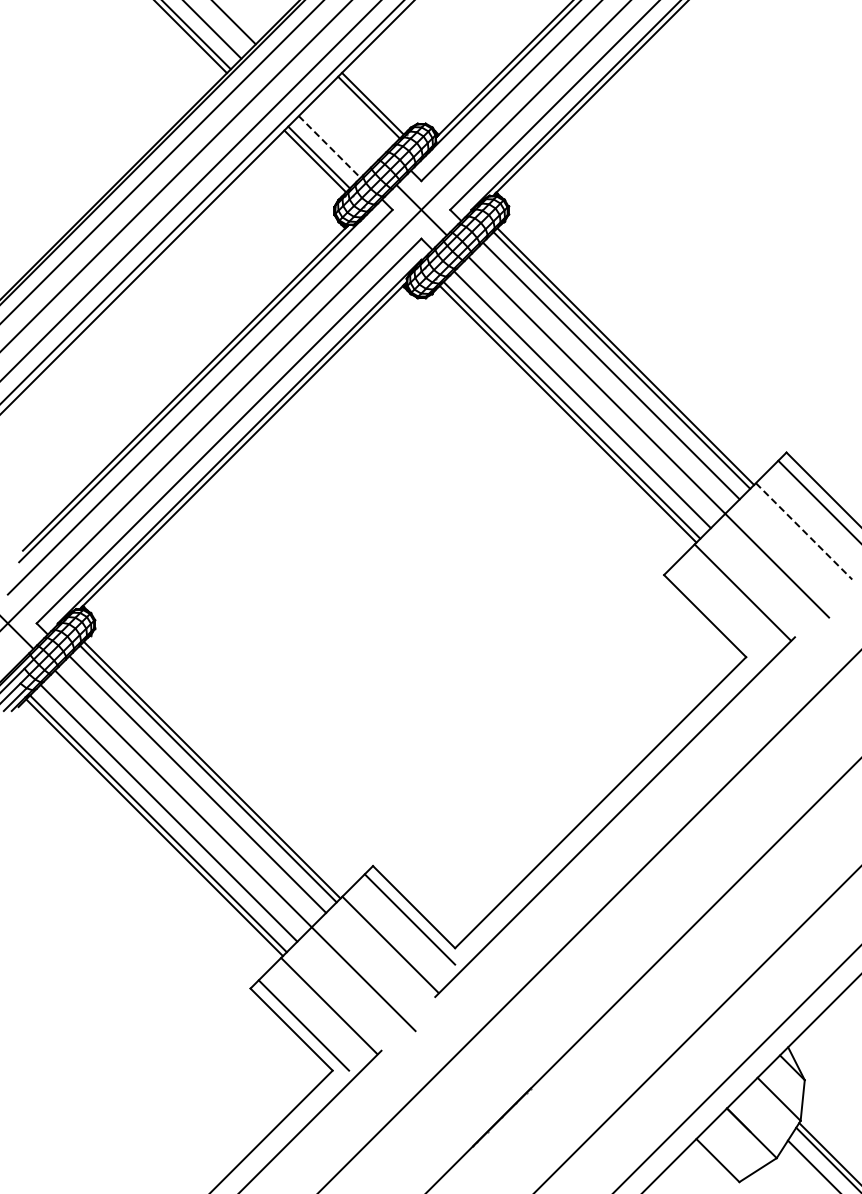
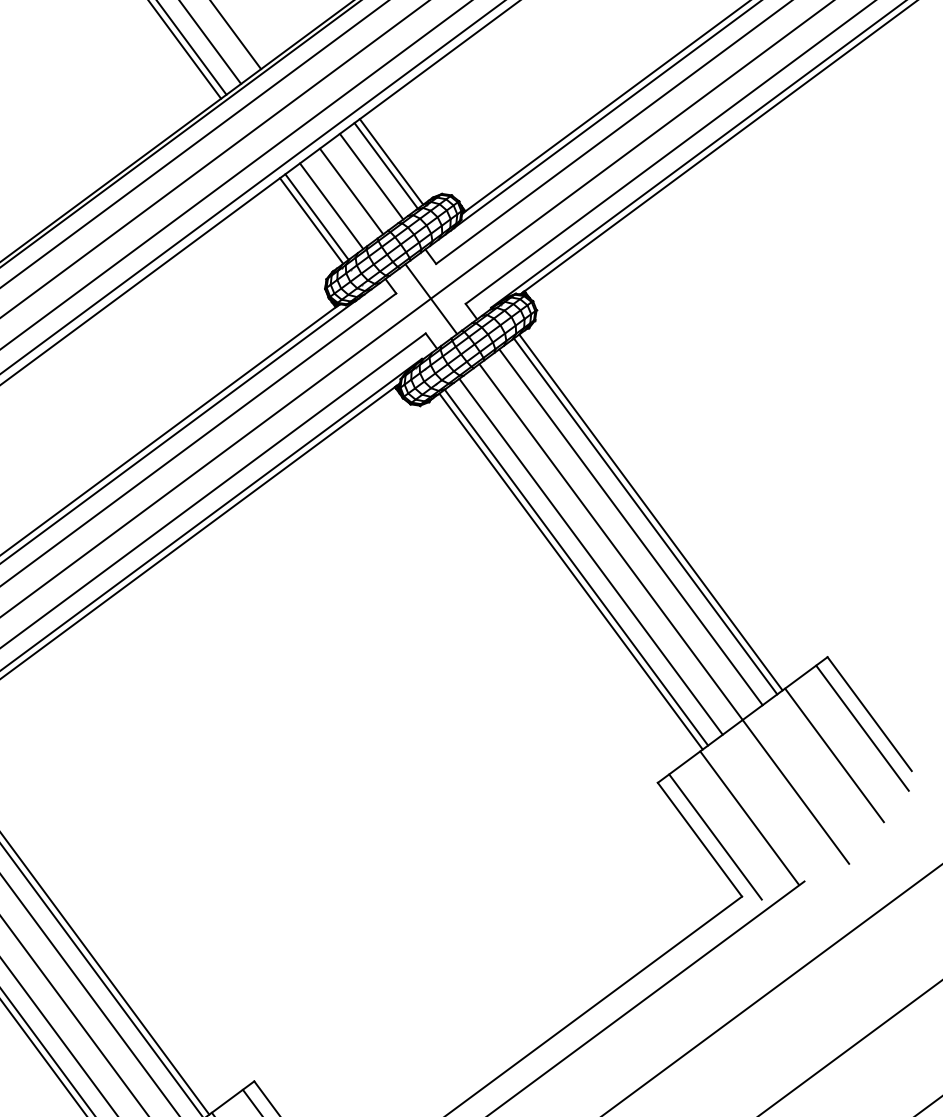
line: (358, 118) -> (371, 177), added
line: (343, 132) -> (350, 191), added
line: (329, 146) -> (331, 205), dashed -> solid
line: (804, 531) -> (835, 755), dashed -> solid
line: (717, 611) -> (715, 836), added

